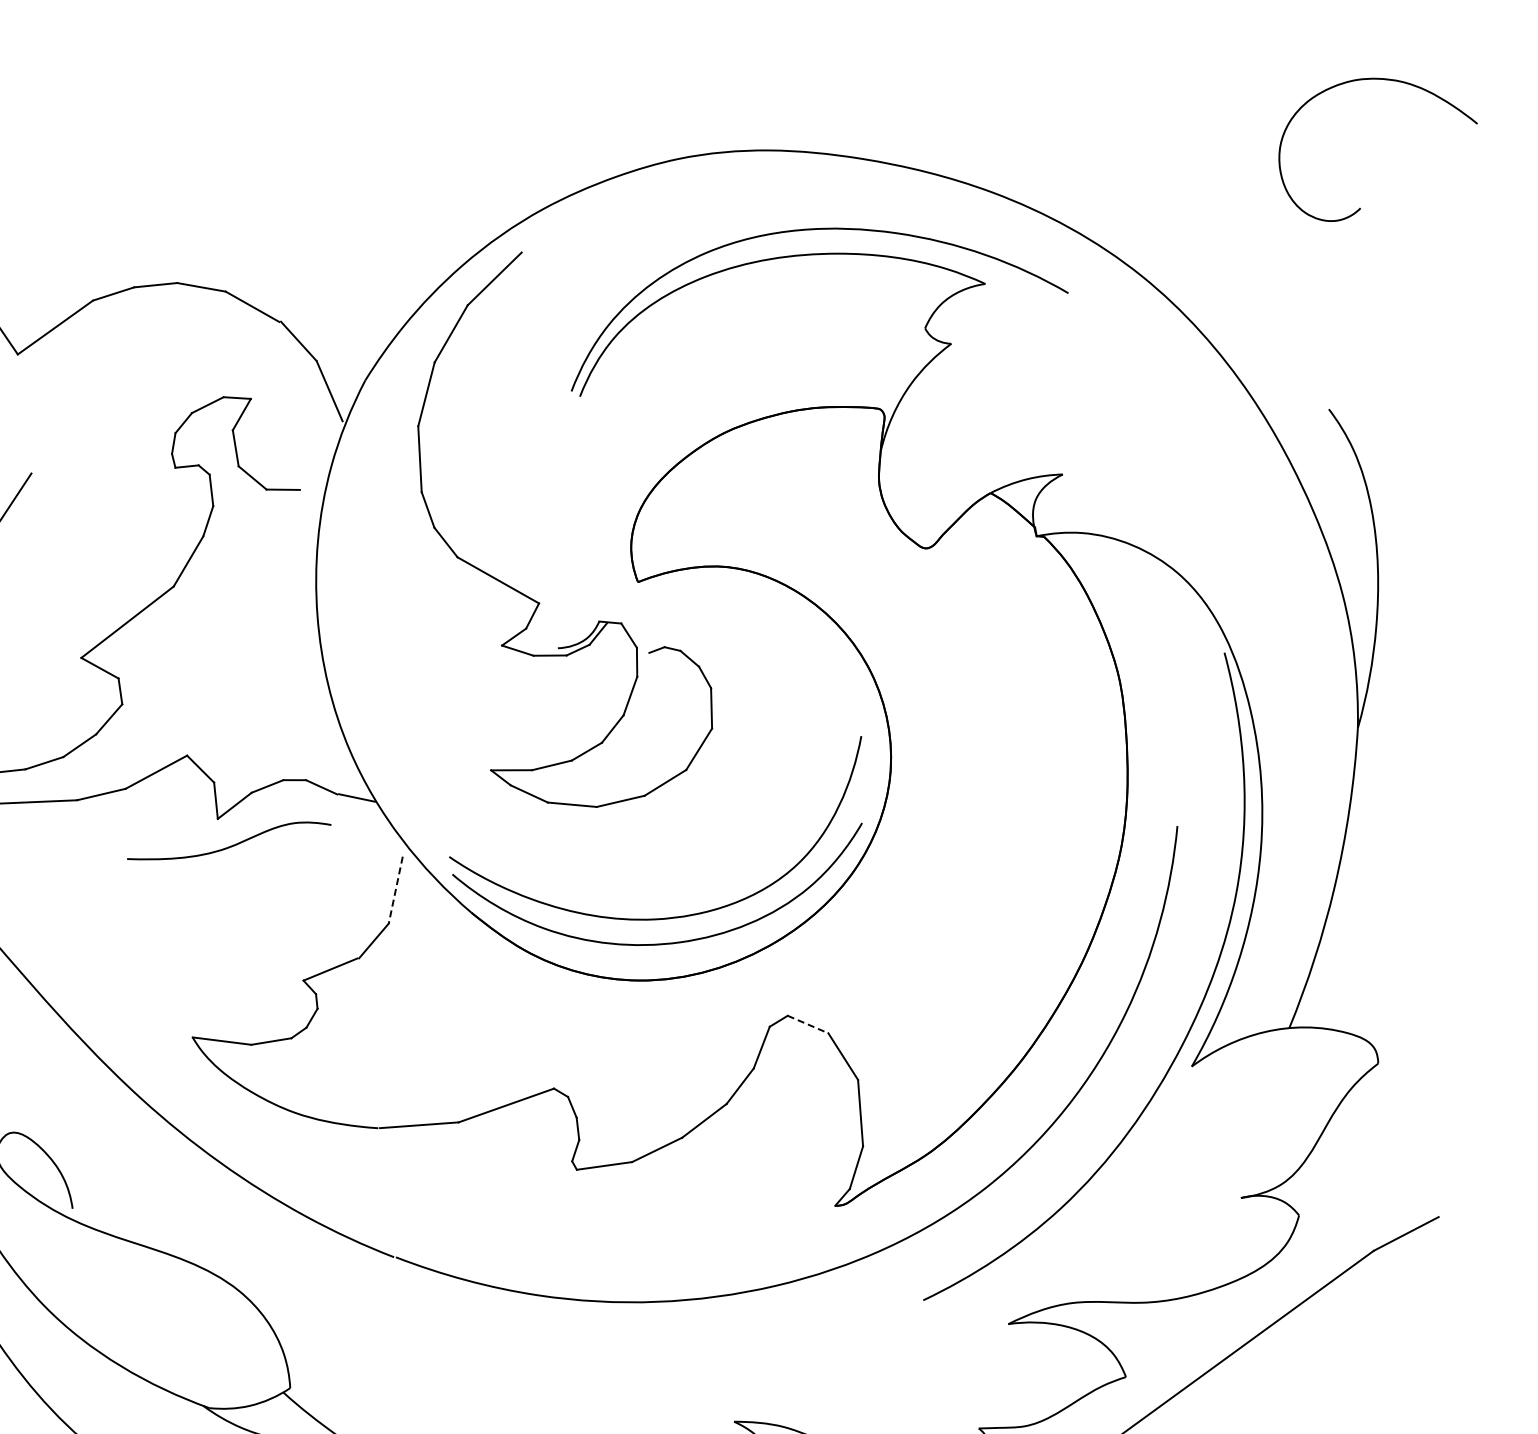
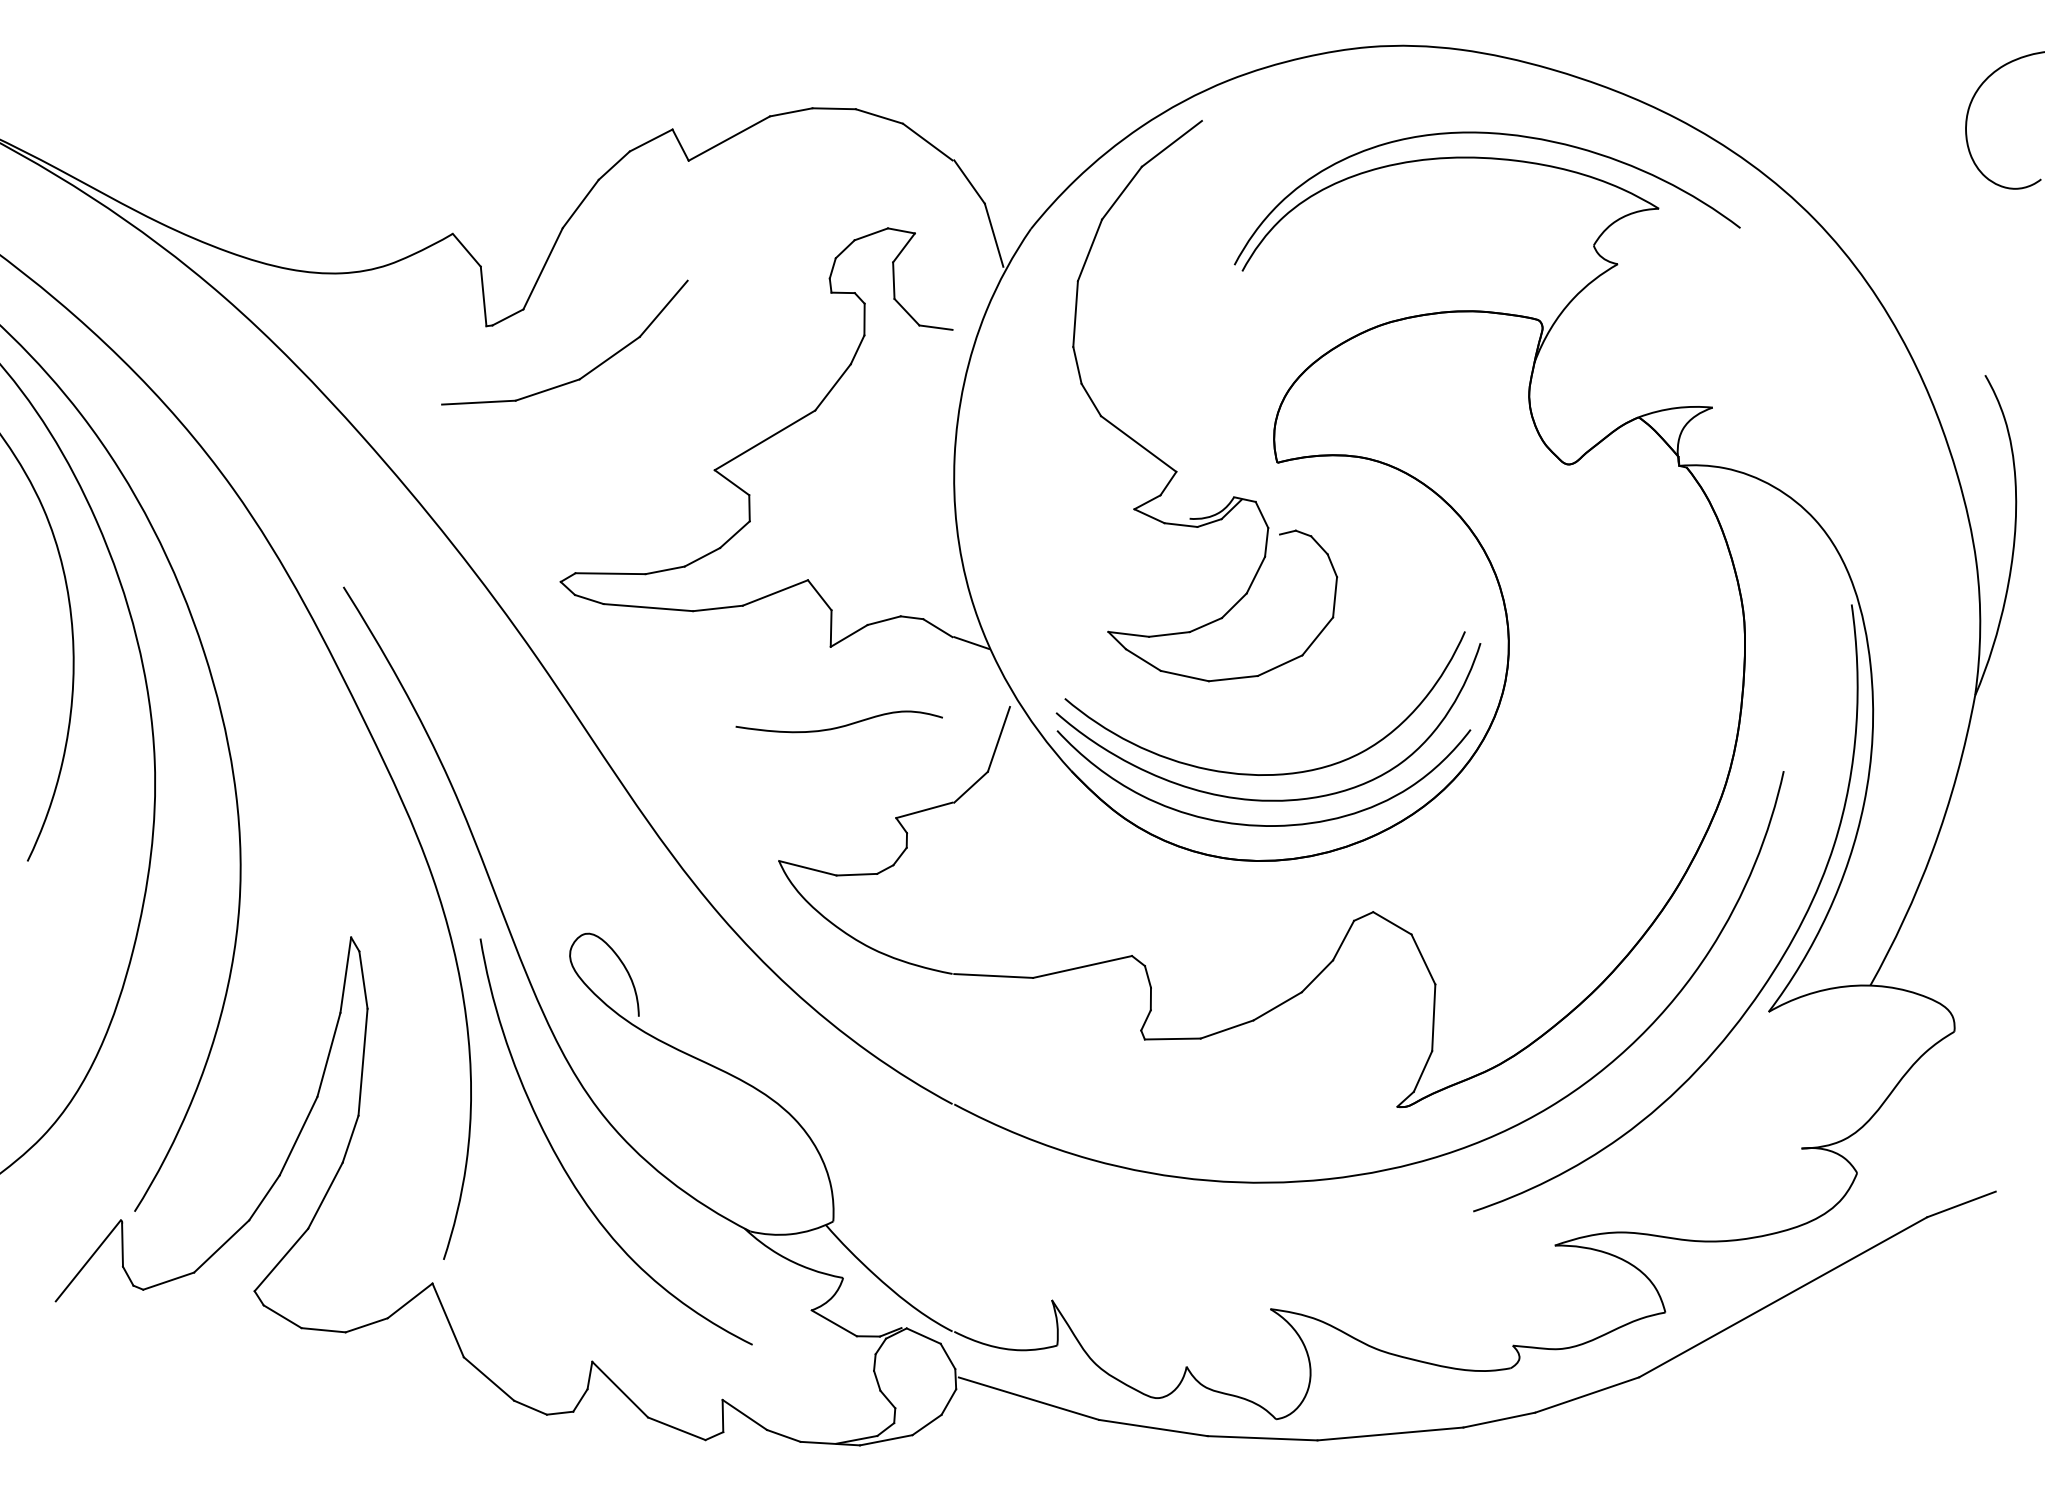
curve: (231, 844) -> (841, 725), moved
line: (395, 890) -> (998, 739), dashed -> solid
curve: (673, 890) -> (1275, 773), added
line: (808, 1024) -> (1392, 923), dashed -> solid

